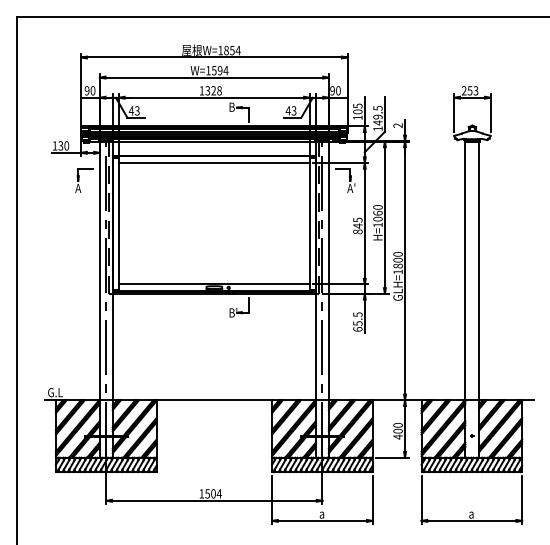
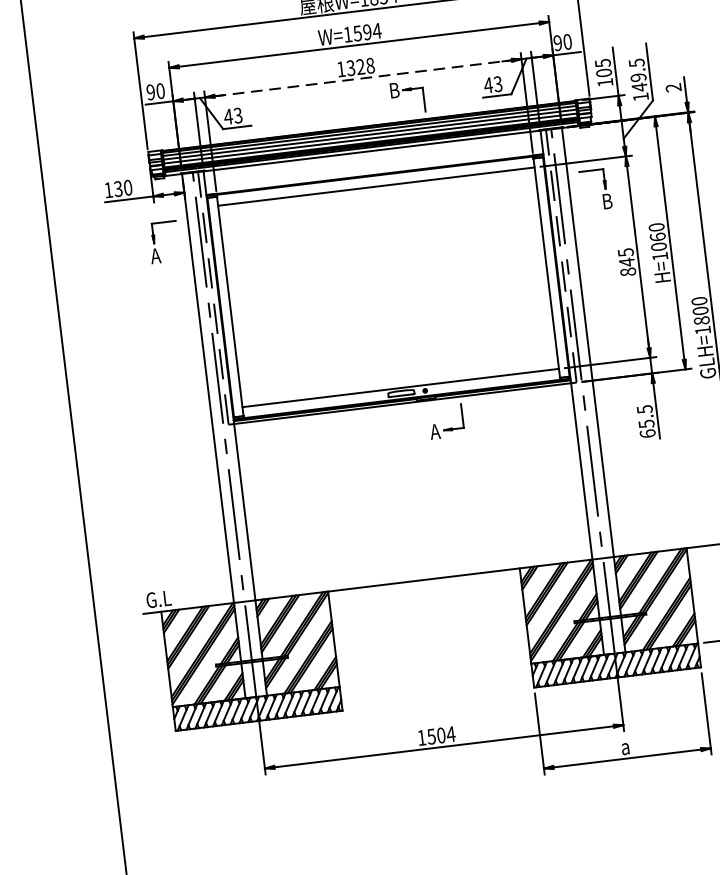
line: (214, 97) -> (363, 77), solid -> dashed
text: (351, 187) -> (608, 199), A' -> B
text: (232, 312) -> (436, 430), B' -> A

